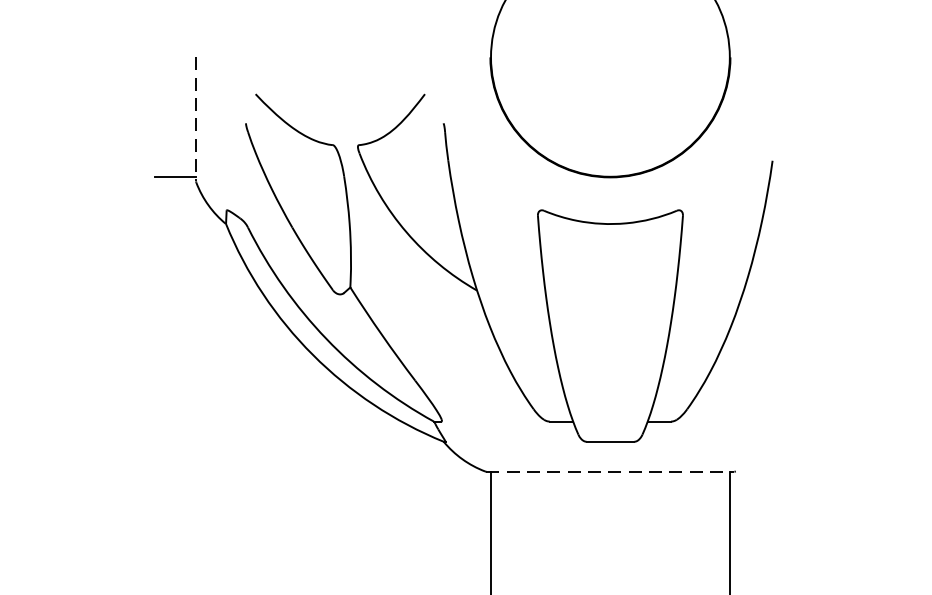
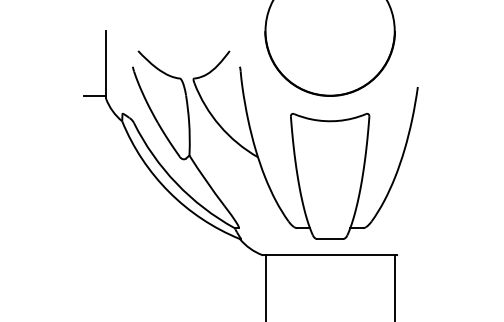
line: (197, 119) -> (106, 64), dashed -> solid
line: (611, 472) -> (330, 255), dashed -> solid

